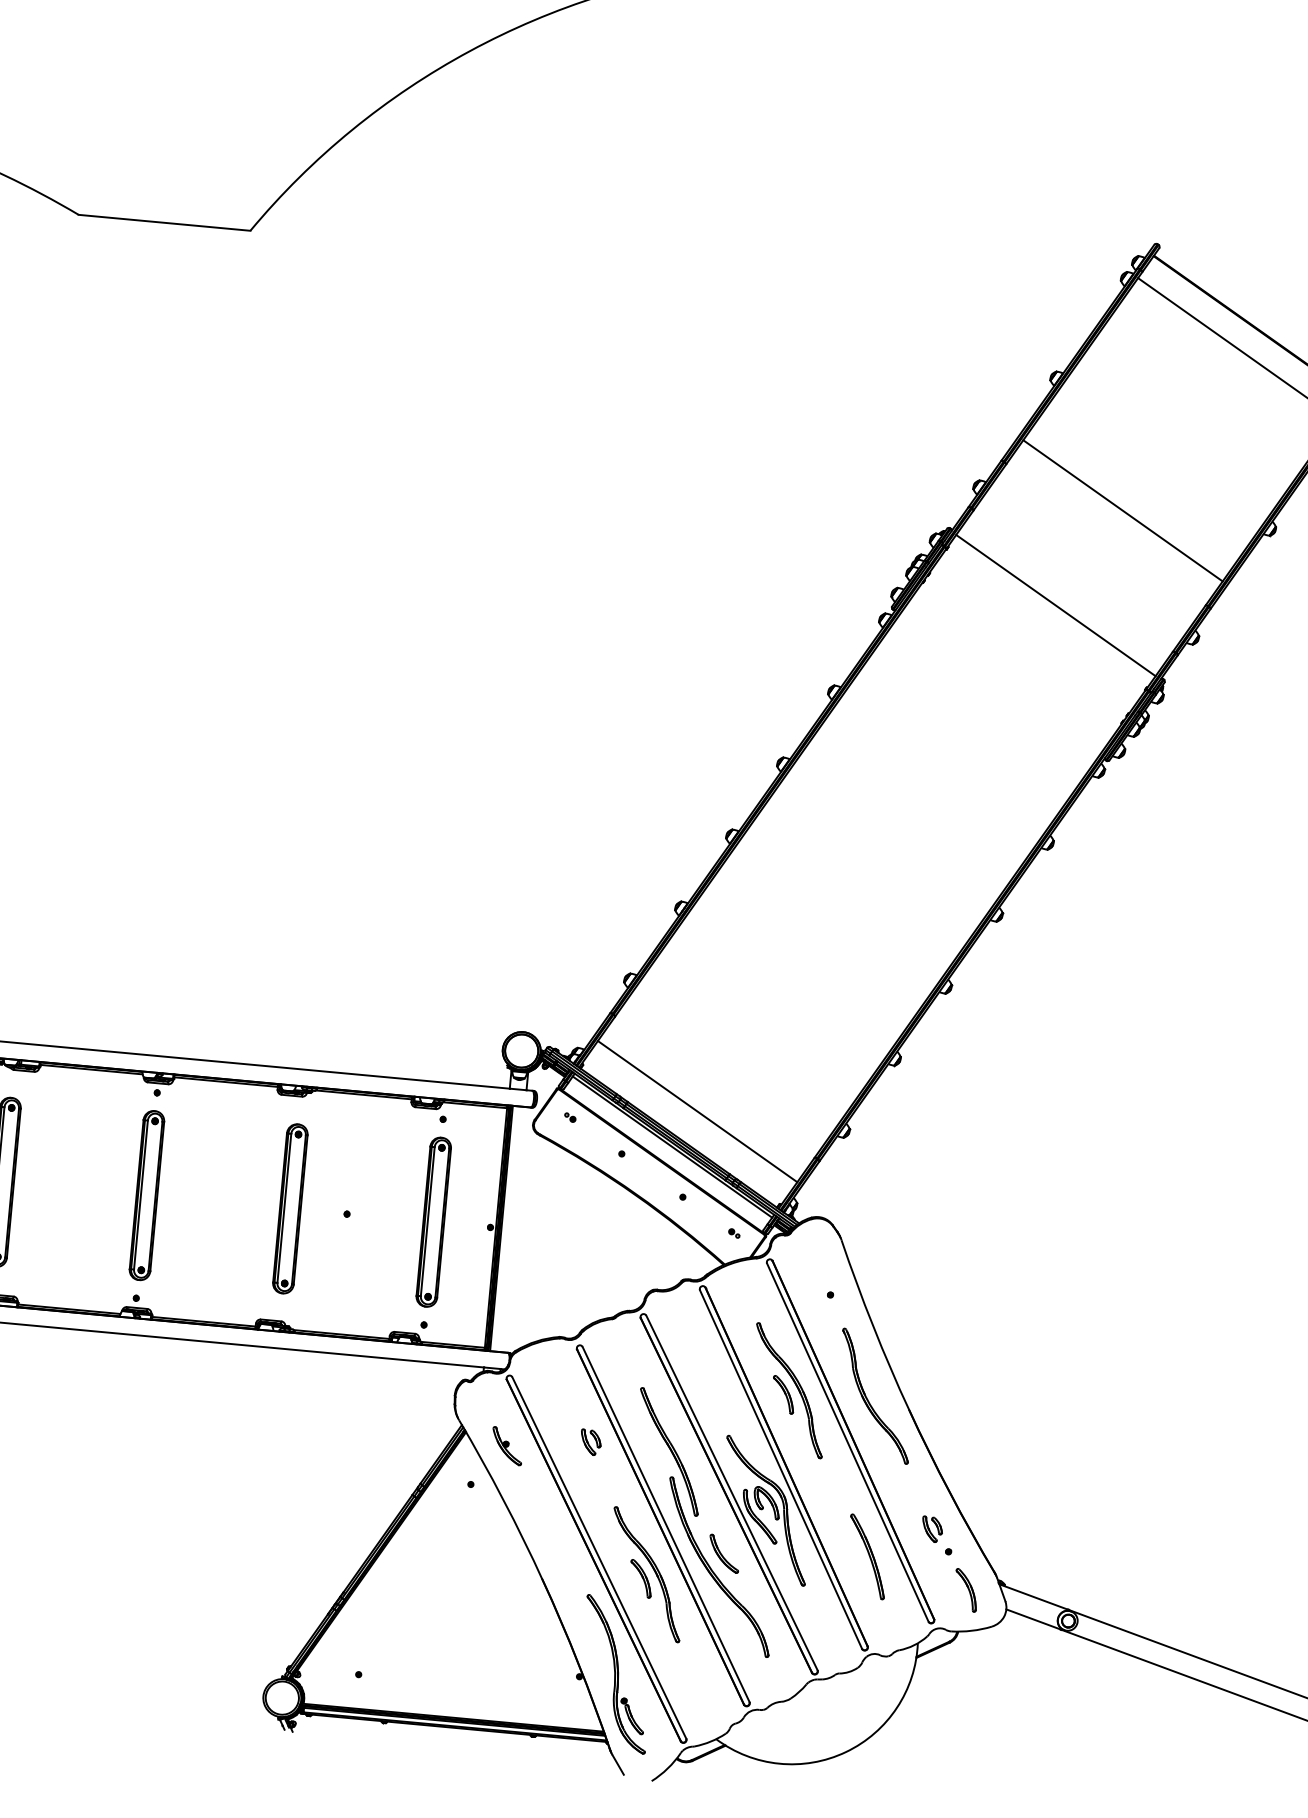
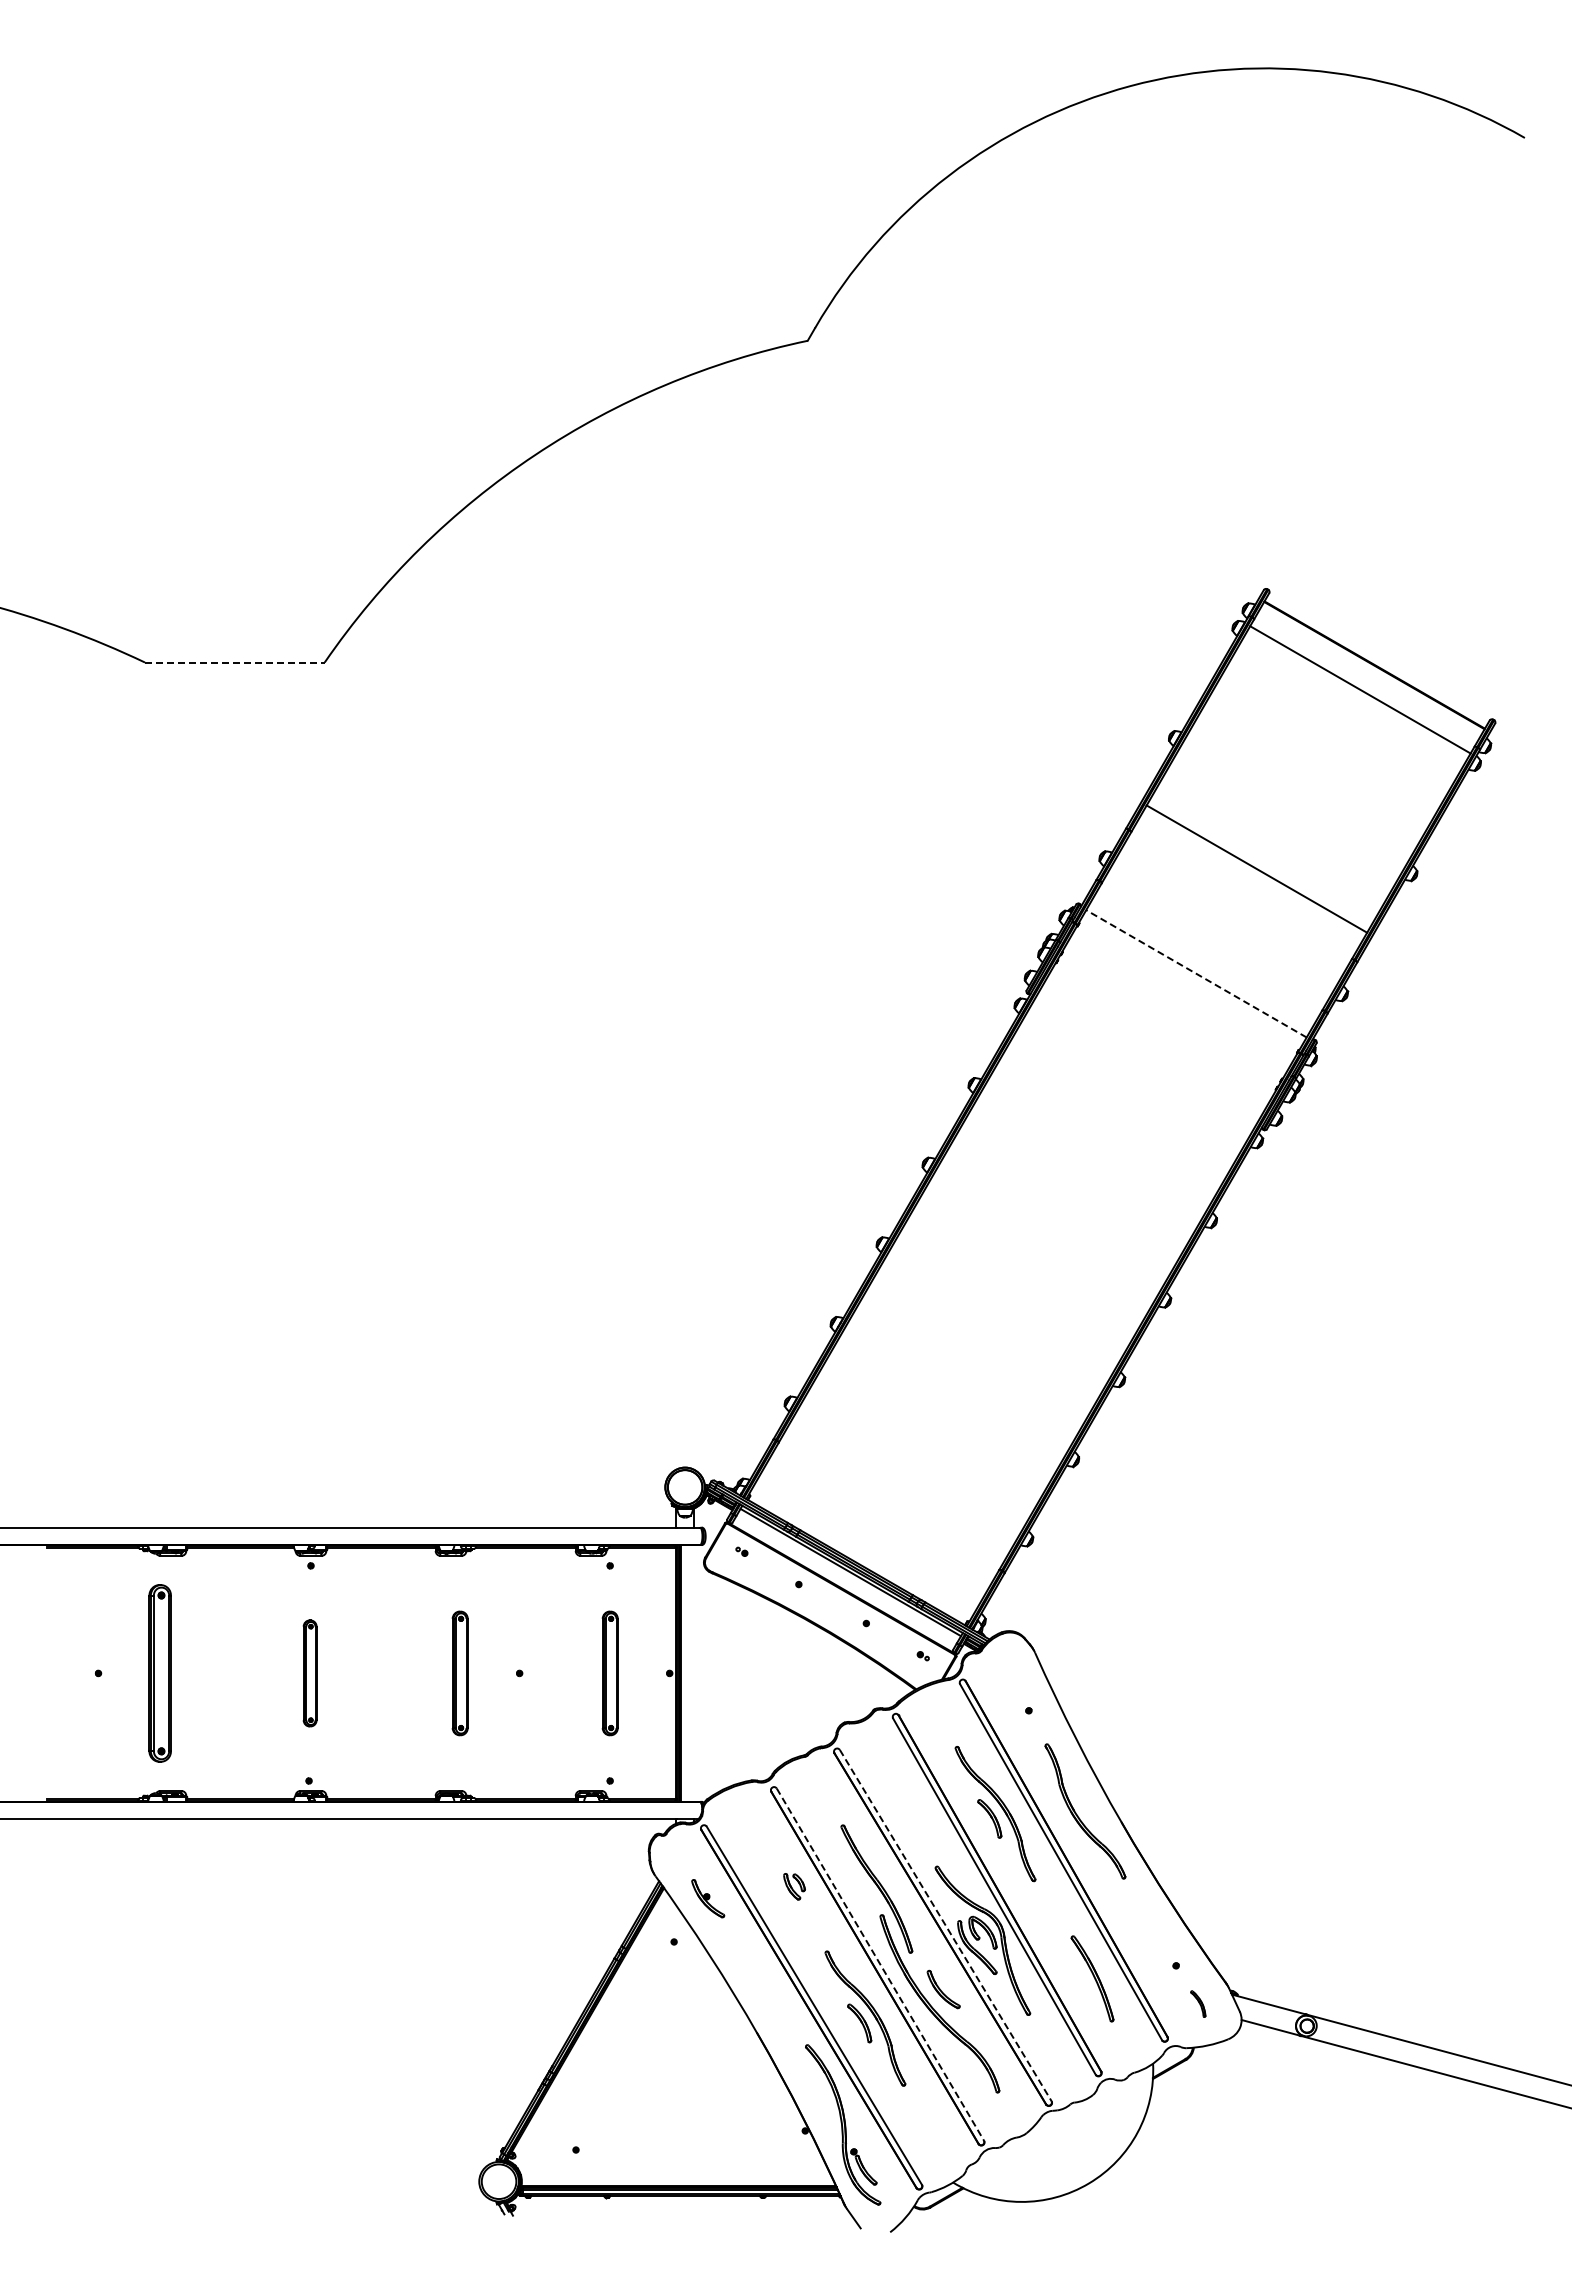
line: (164, 222) -> (234, 662), solid -> dashed
line: (1056, 605) -> (1196, 973), solid -> dashed
line: (697, 1110) -> (873, 1532), removed
part: (146, 1195) -> (309, 1673), size x0.6
part: (289, 1208) -> (459, 1673), size x0.7
part: (432, 1222) -> (609, 1673), size x0.7
line: (732, 1493) -> (946, 1926), solid -> dashed
line: (666, 1525) -> (880, 1965), solid -> dashed
part: (931, 1528) -> (1156, 1943), removed
part: (966, 1589) -> (1198, 2003), size x0.6

